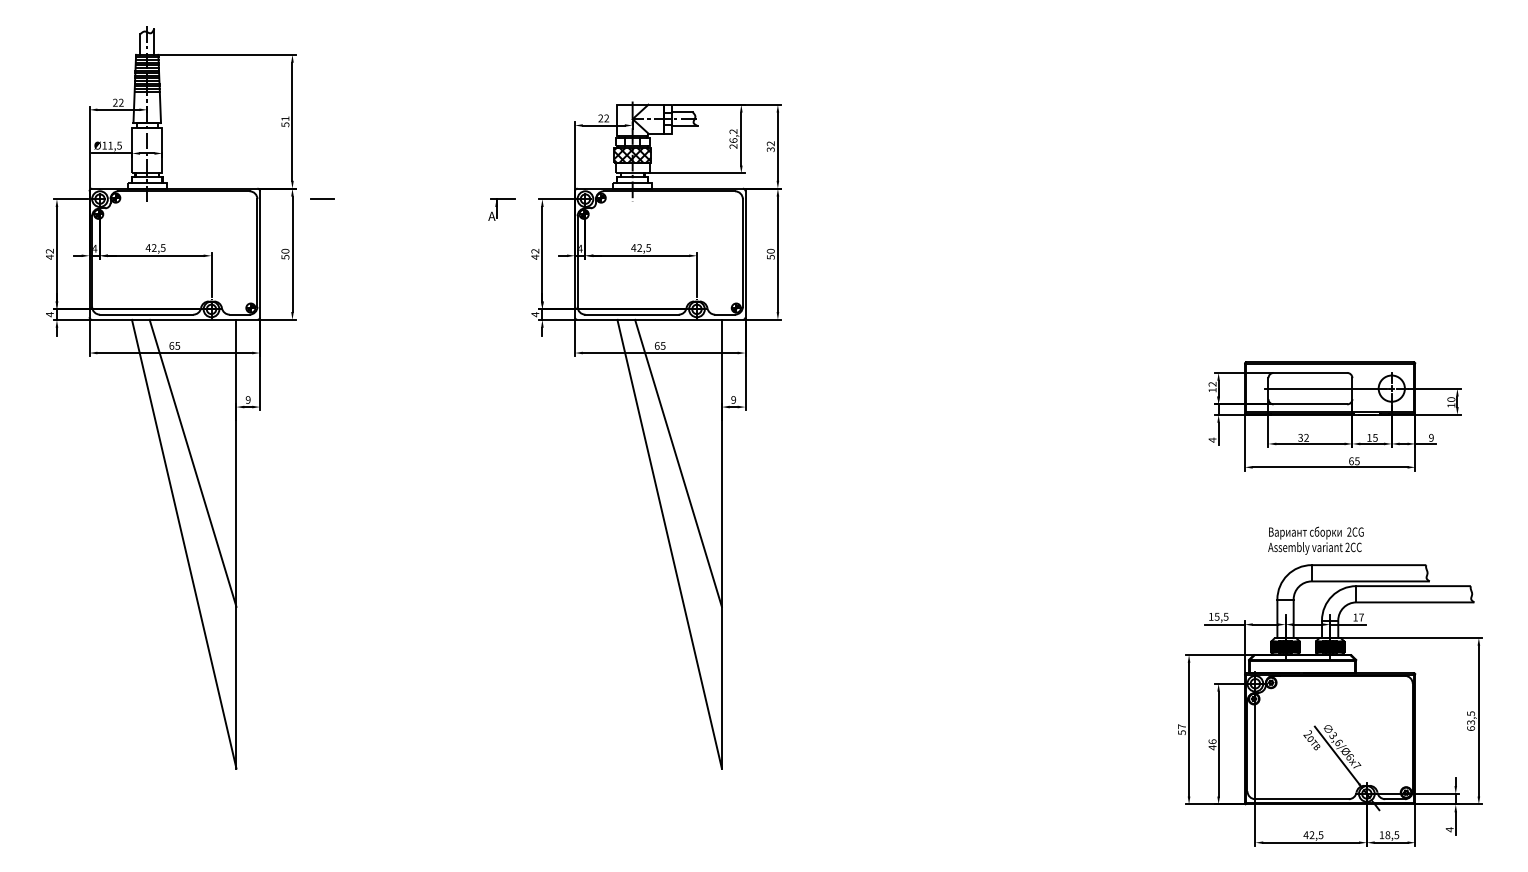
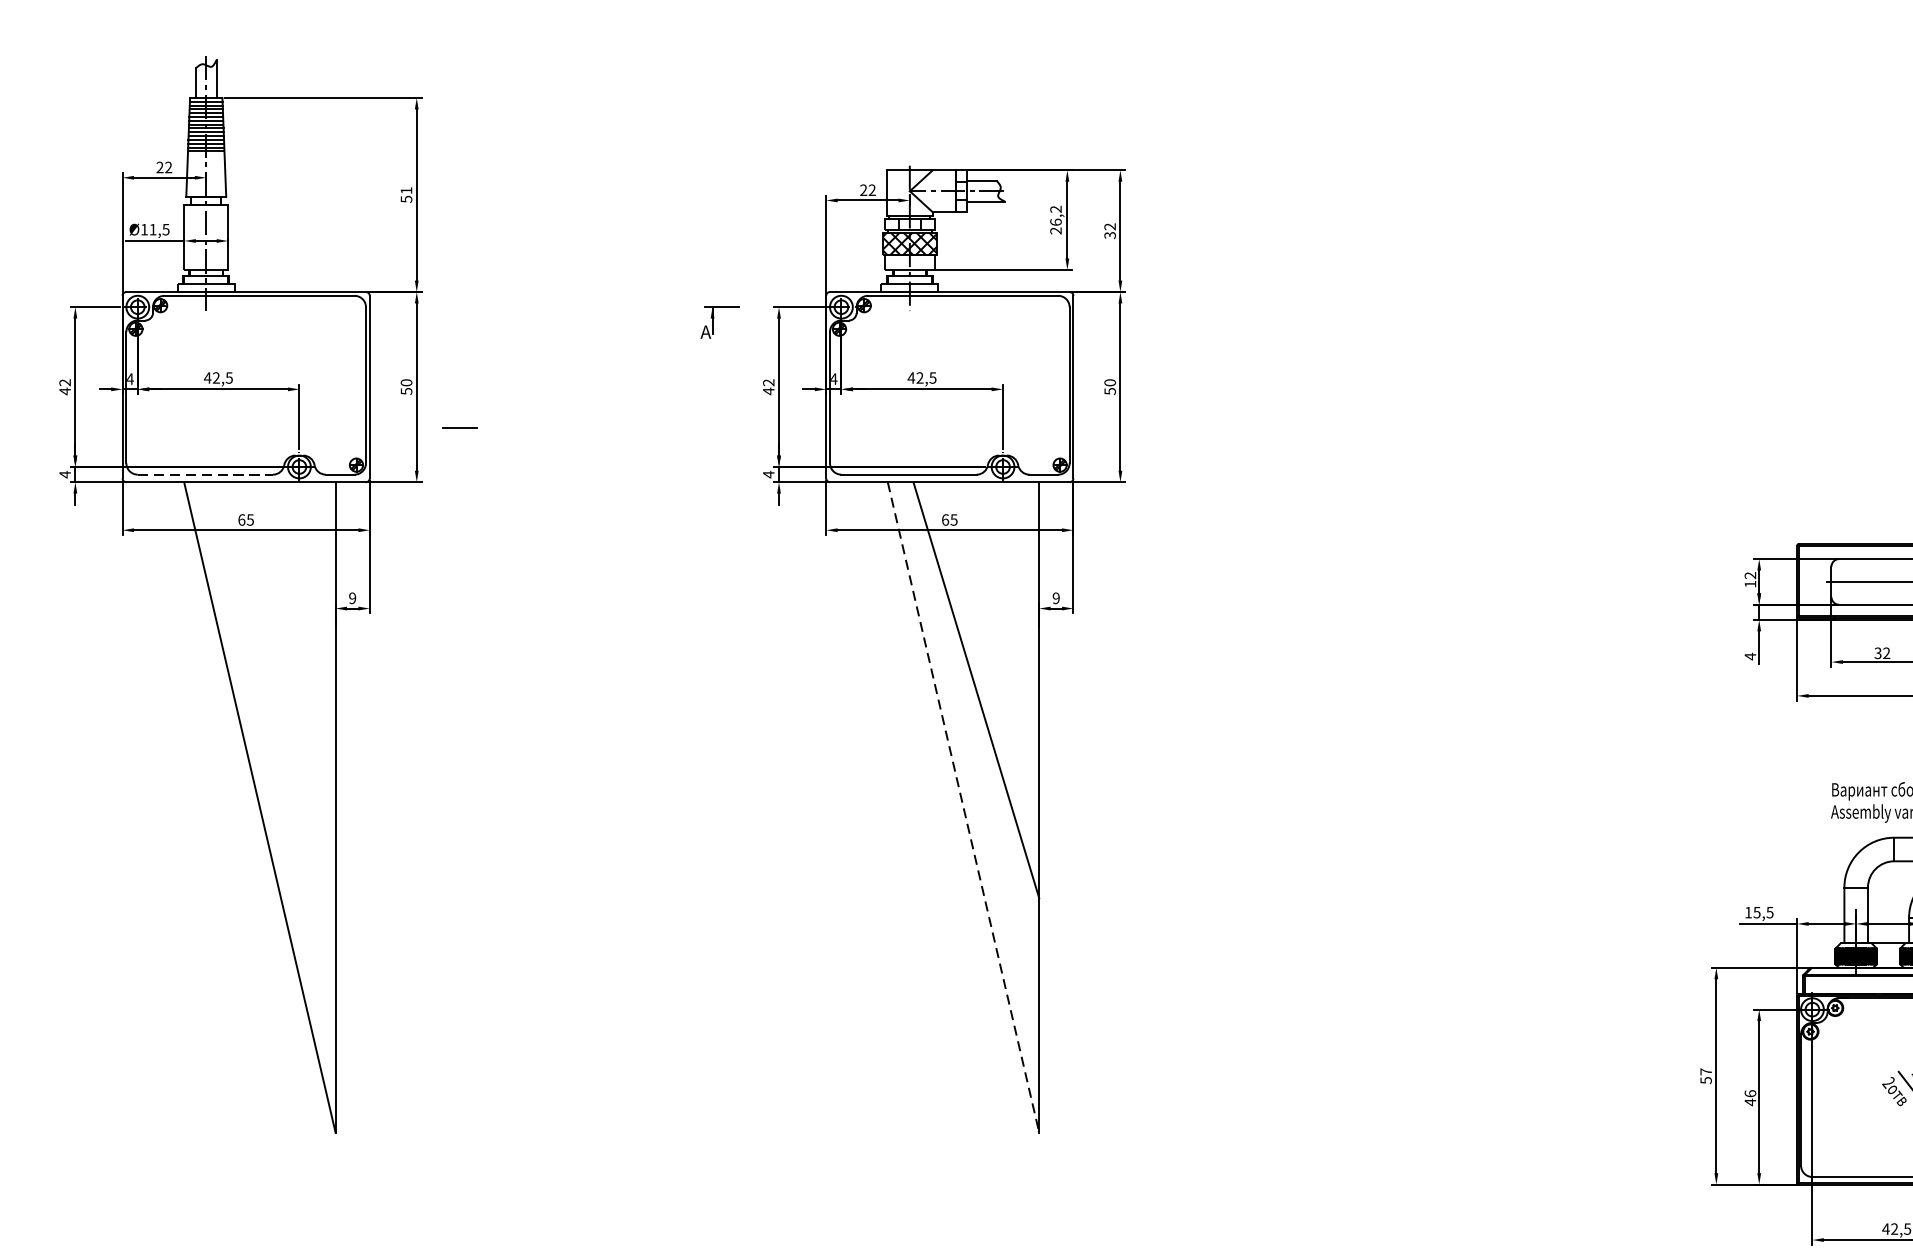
line: (322, 198) -> (460, 426), moved
line: (146, 314) -> (205, 474), solid -> dashed
line: (192, 462) -> (271, 688), removed
line: (669, 544) -> (963, 807), solid -> dashed

